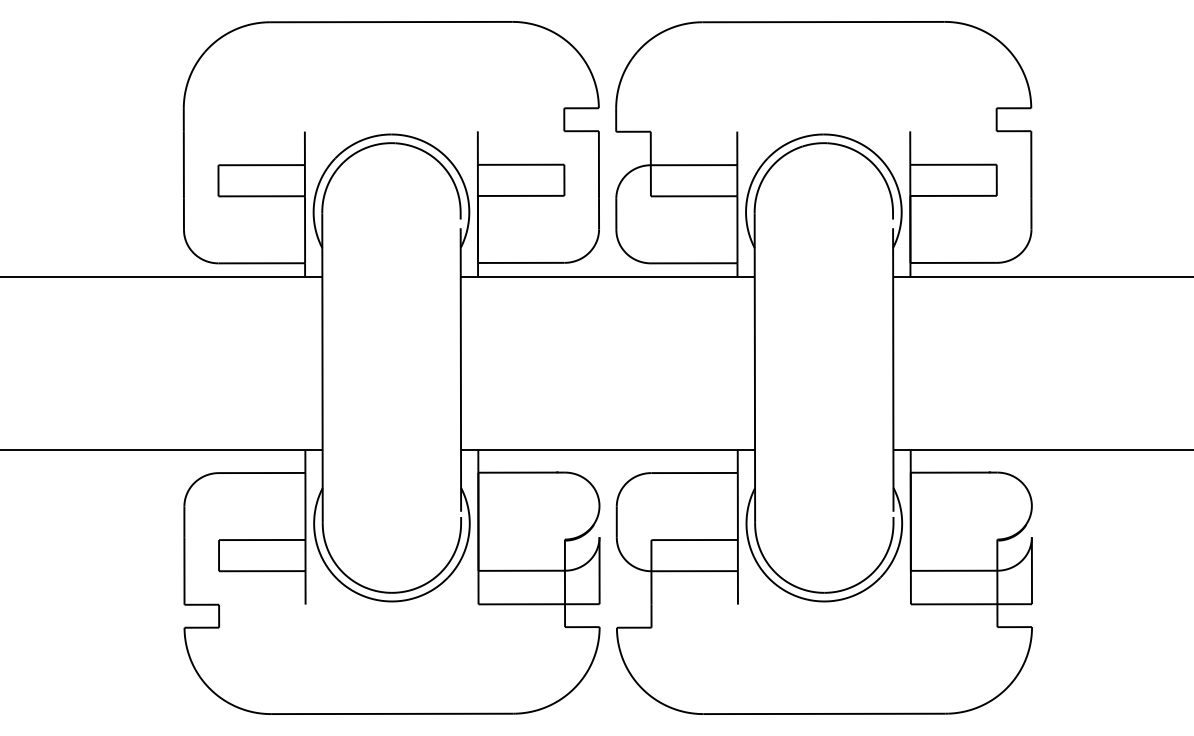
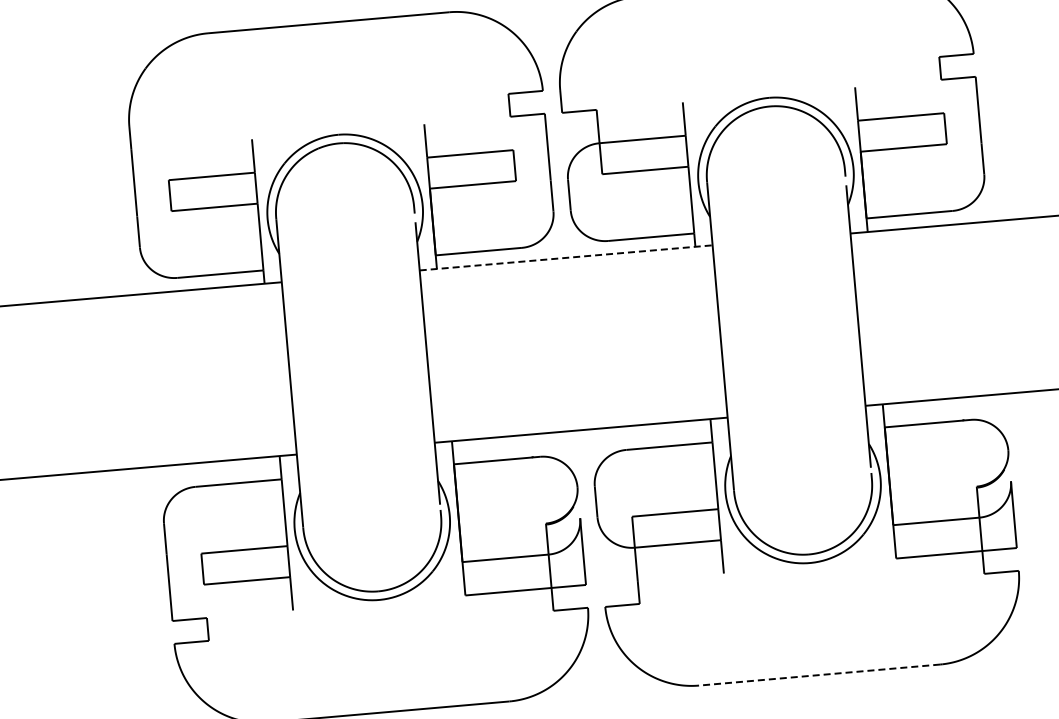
line: (608, 276) -> (566, 257), solid -> dashed
line: (824, 713) -> (819, 674), solid -> dashed

